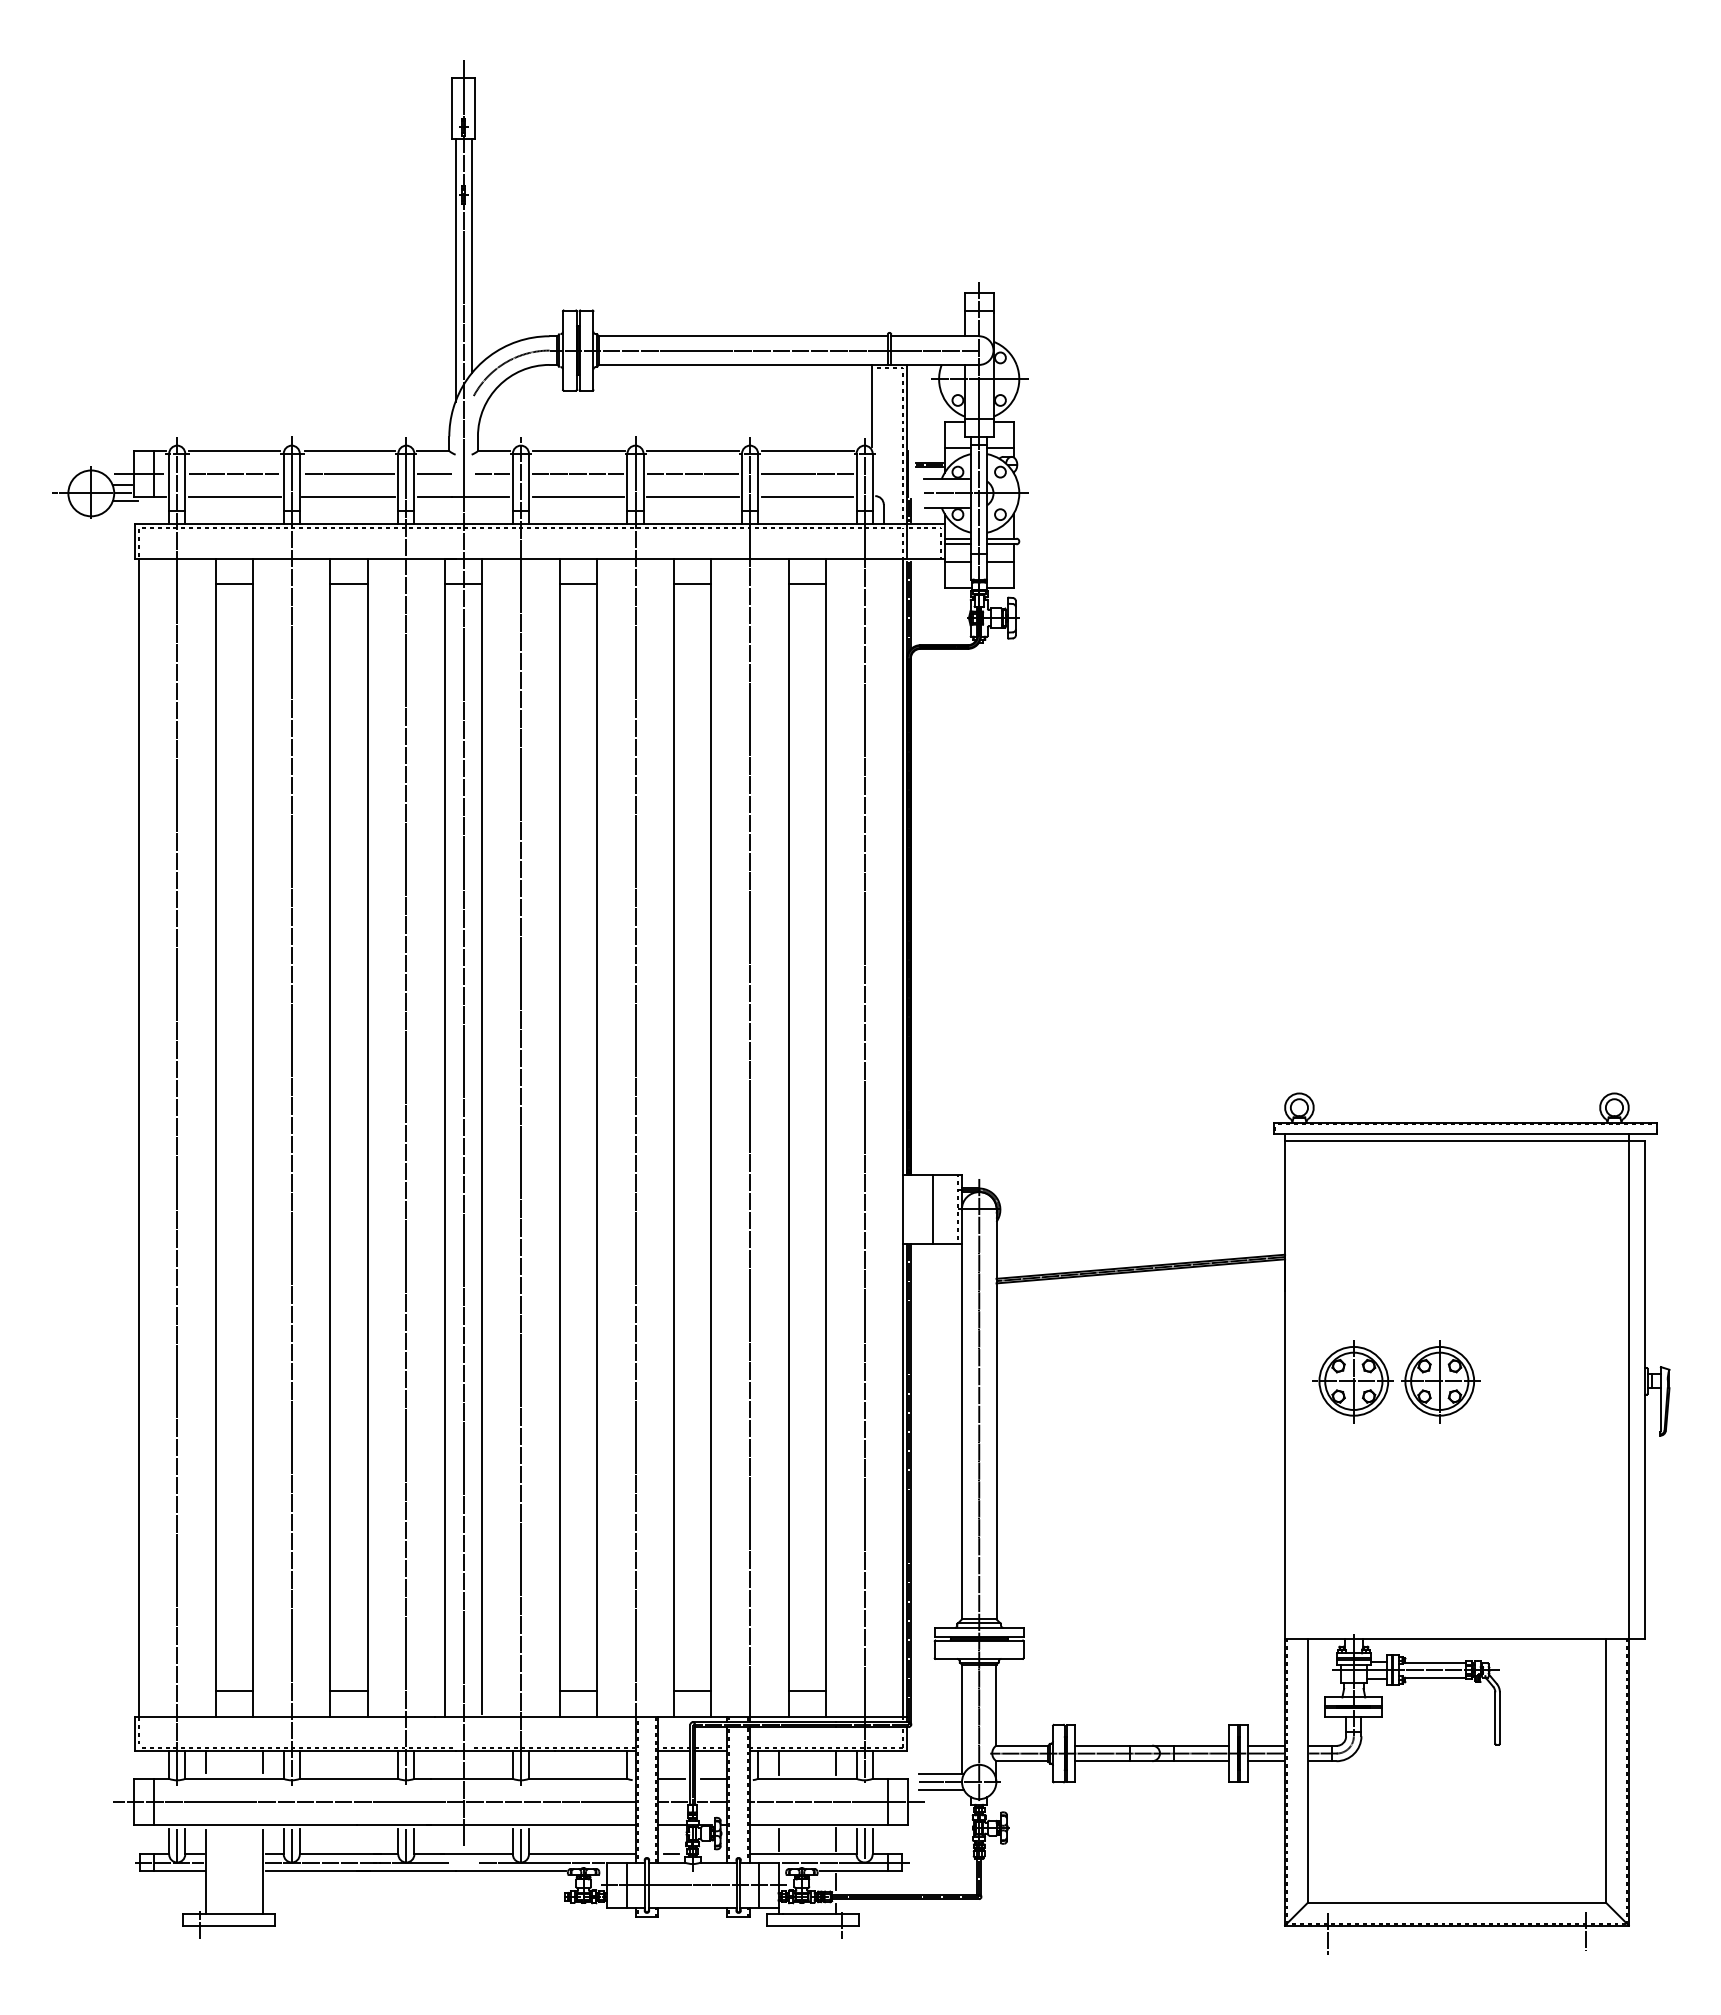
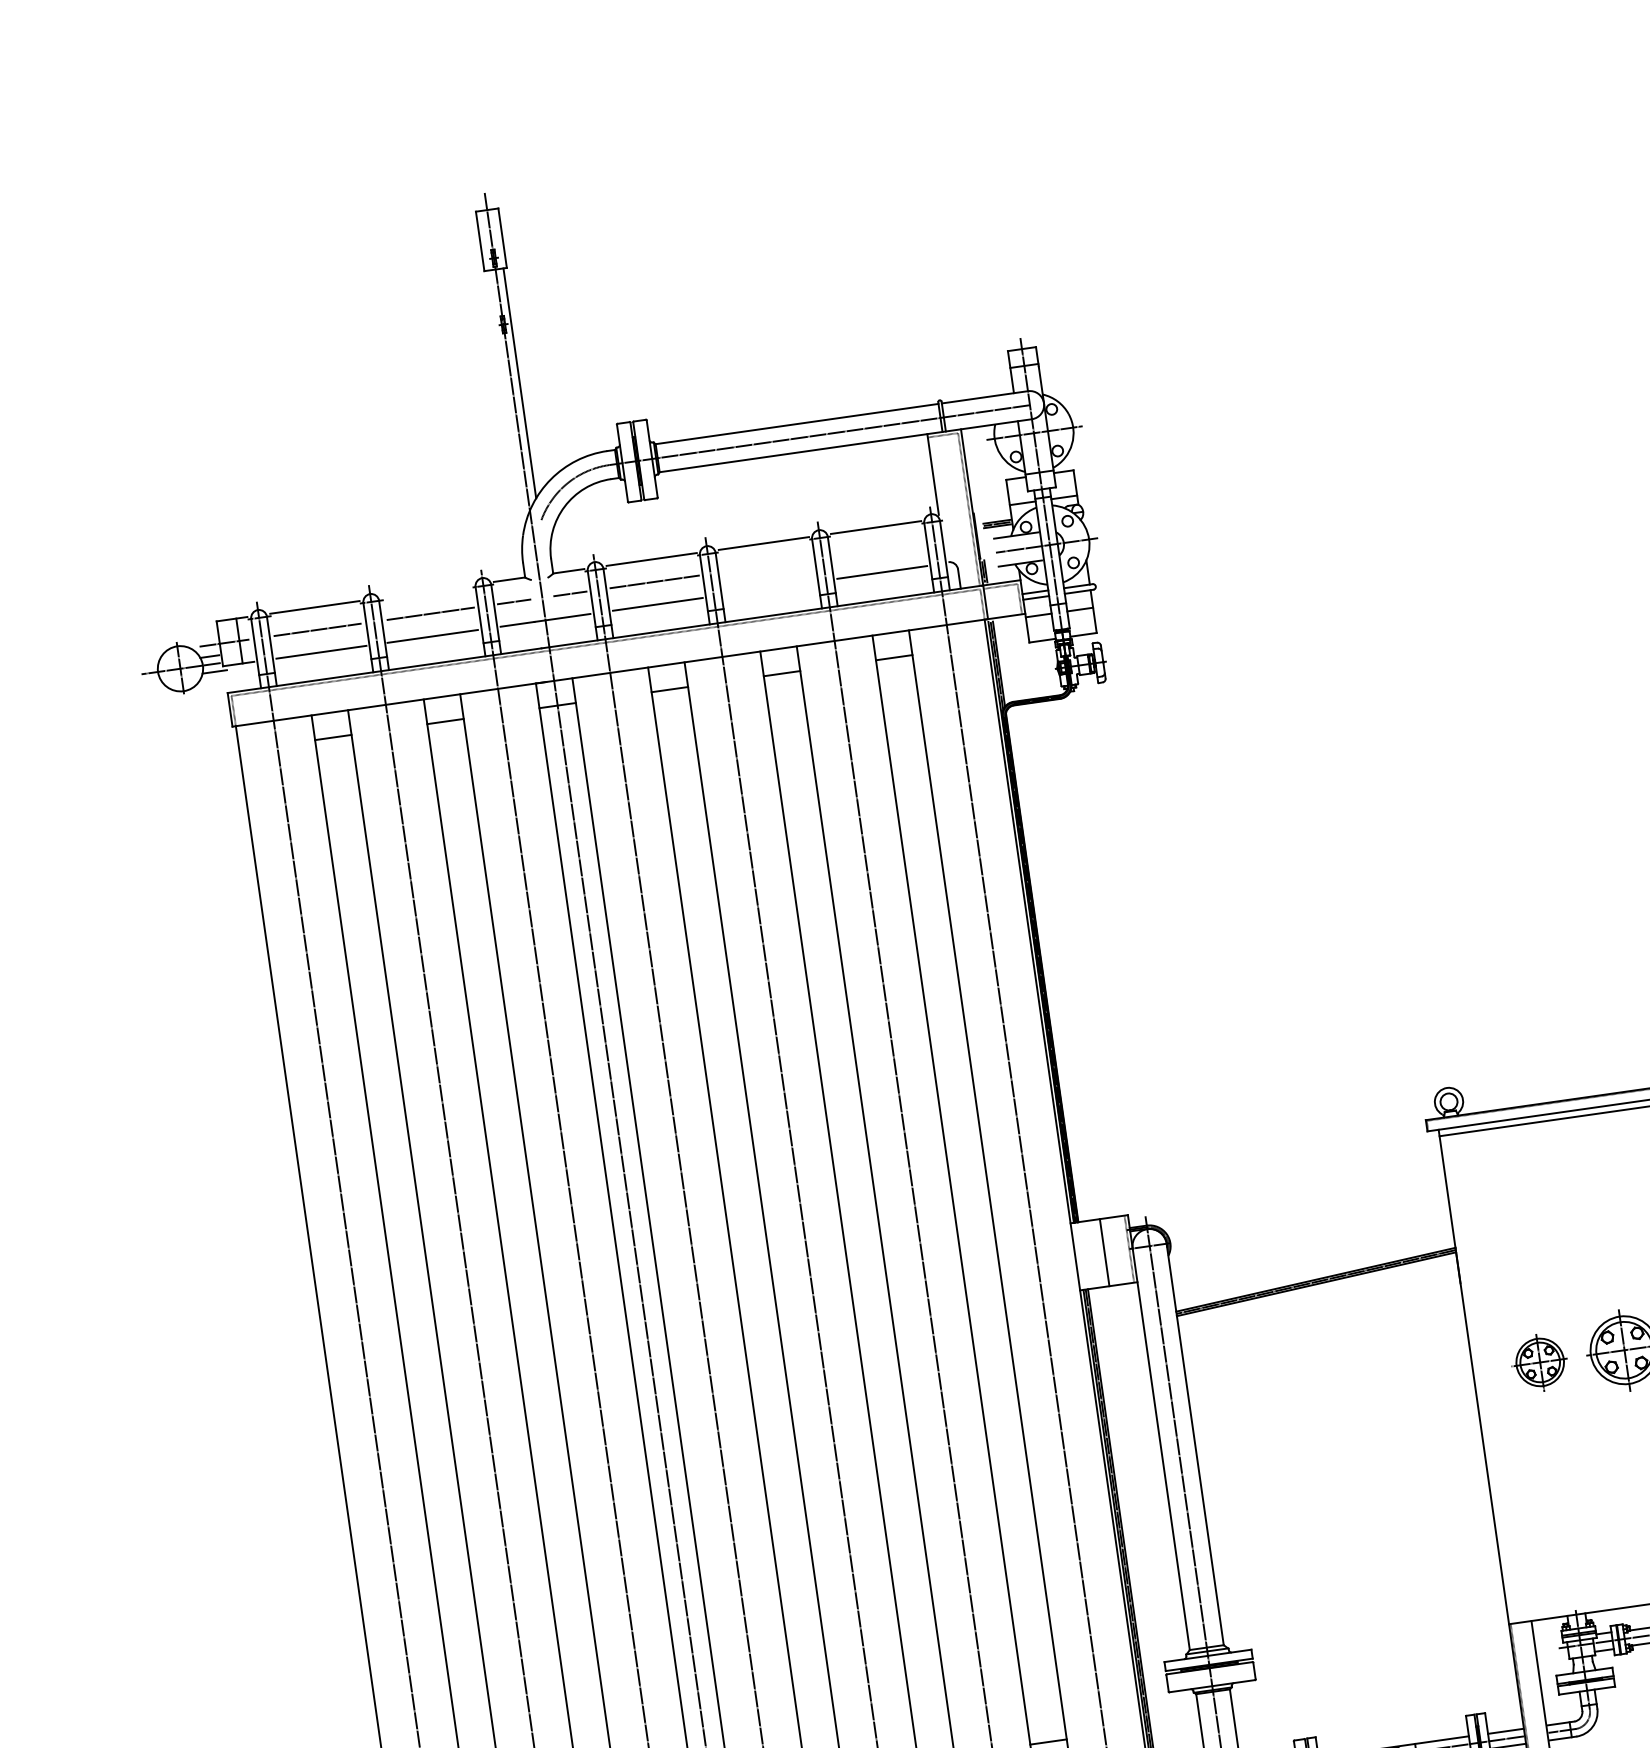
line: (455, 269) -> (505, 398), removed
line: (349, 451) -> (427, 591), removed
line: (692, 474) -> (766, 566), removed
line: (807, 474) -> (879, 550), removed
line: (692, 496) -> (769, 588), removed
part: (1352, 1381) -> (1539, 1362), size x0.7

